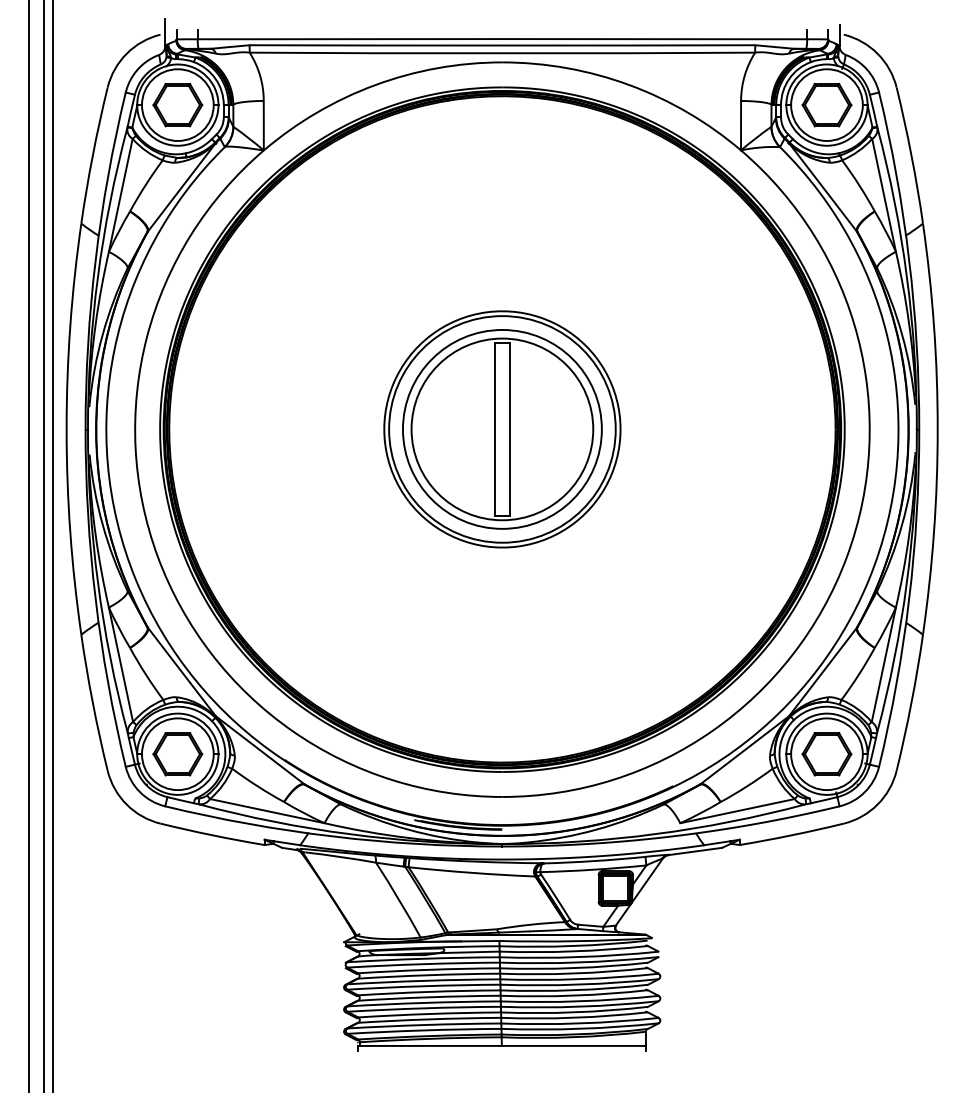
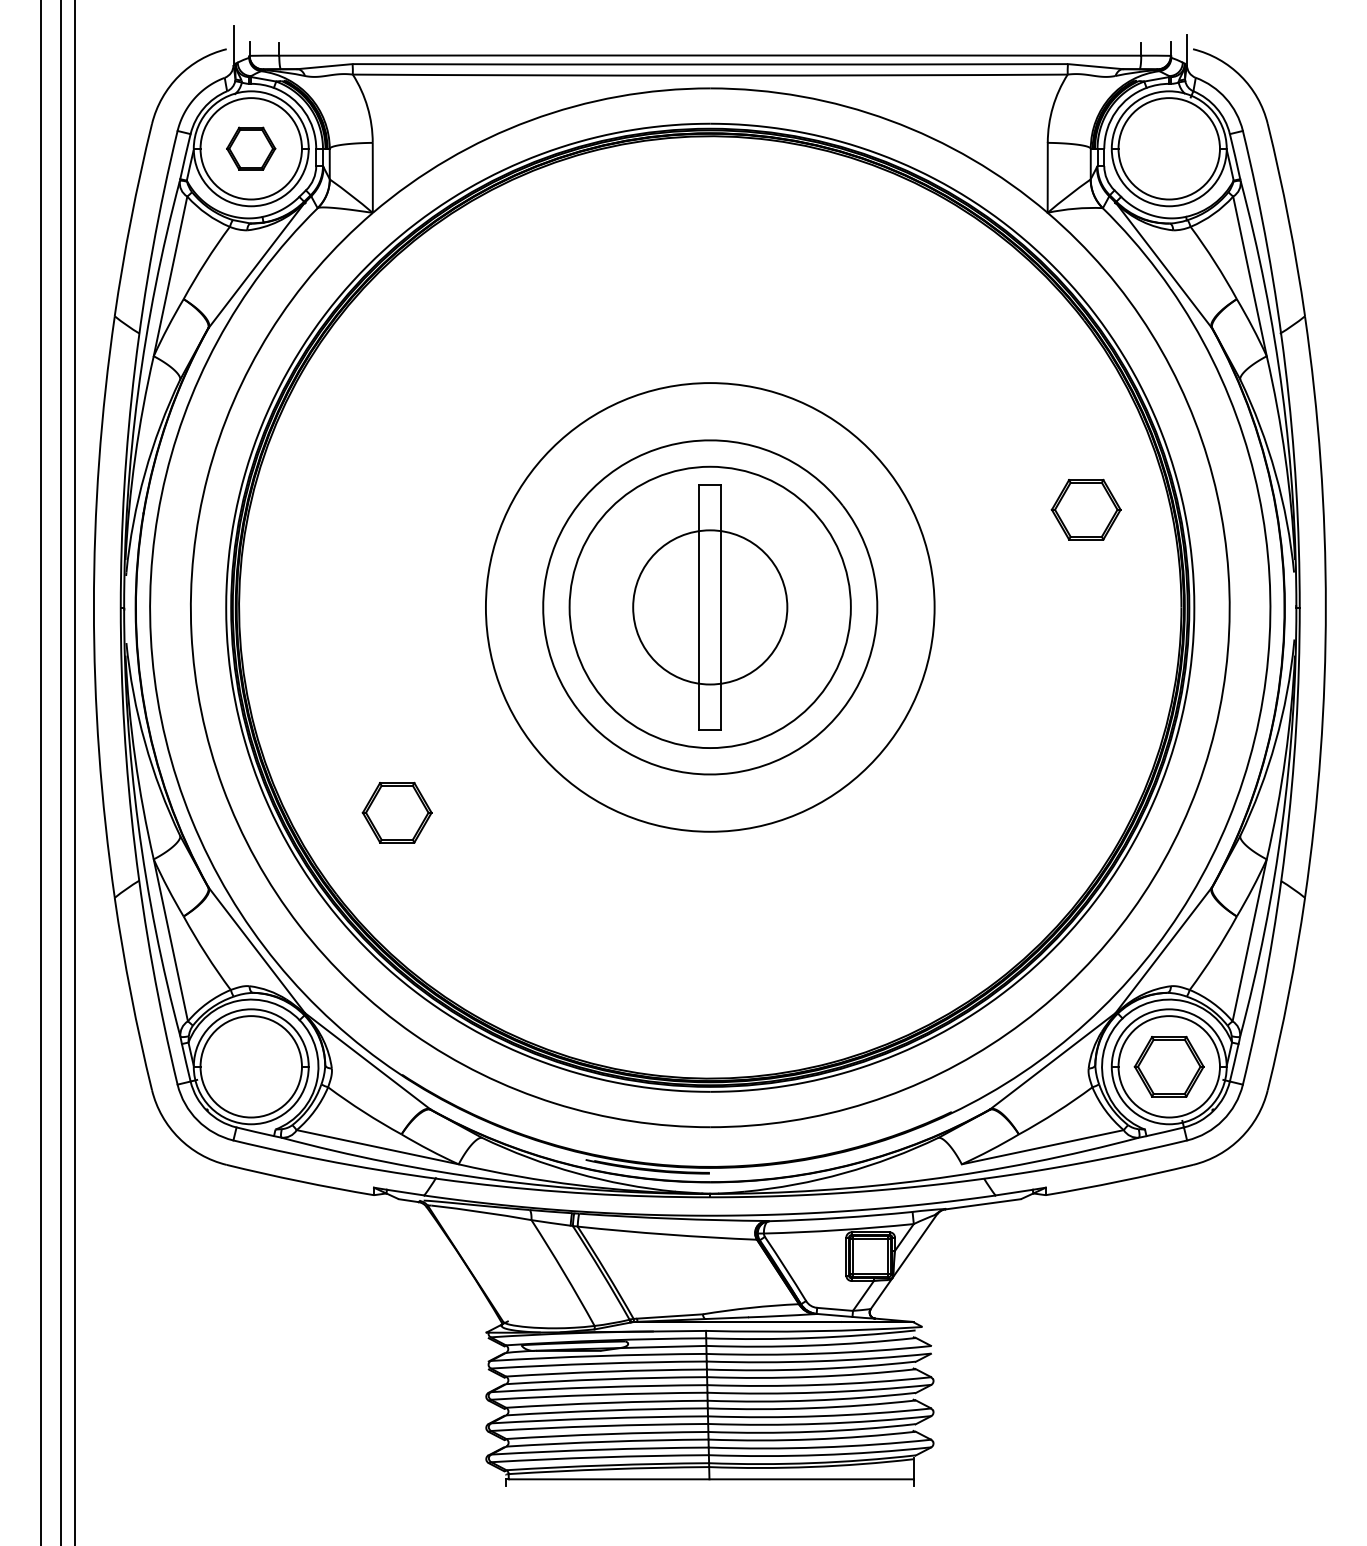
part: (177, 104) -> (250, 148), size x0.7
part: (826, 104) -> (1085, 509), moved
circle: (501, 428) -> (709, 606), size x0.6
circle: (502, 429) -> (710, 607), size x1.4
part: (177, 754) -> (396, 812), moved

